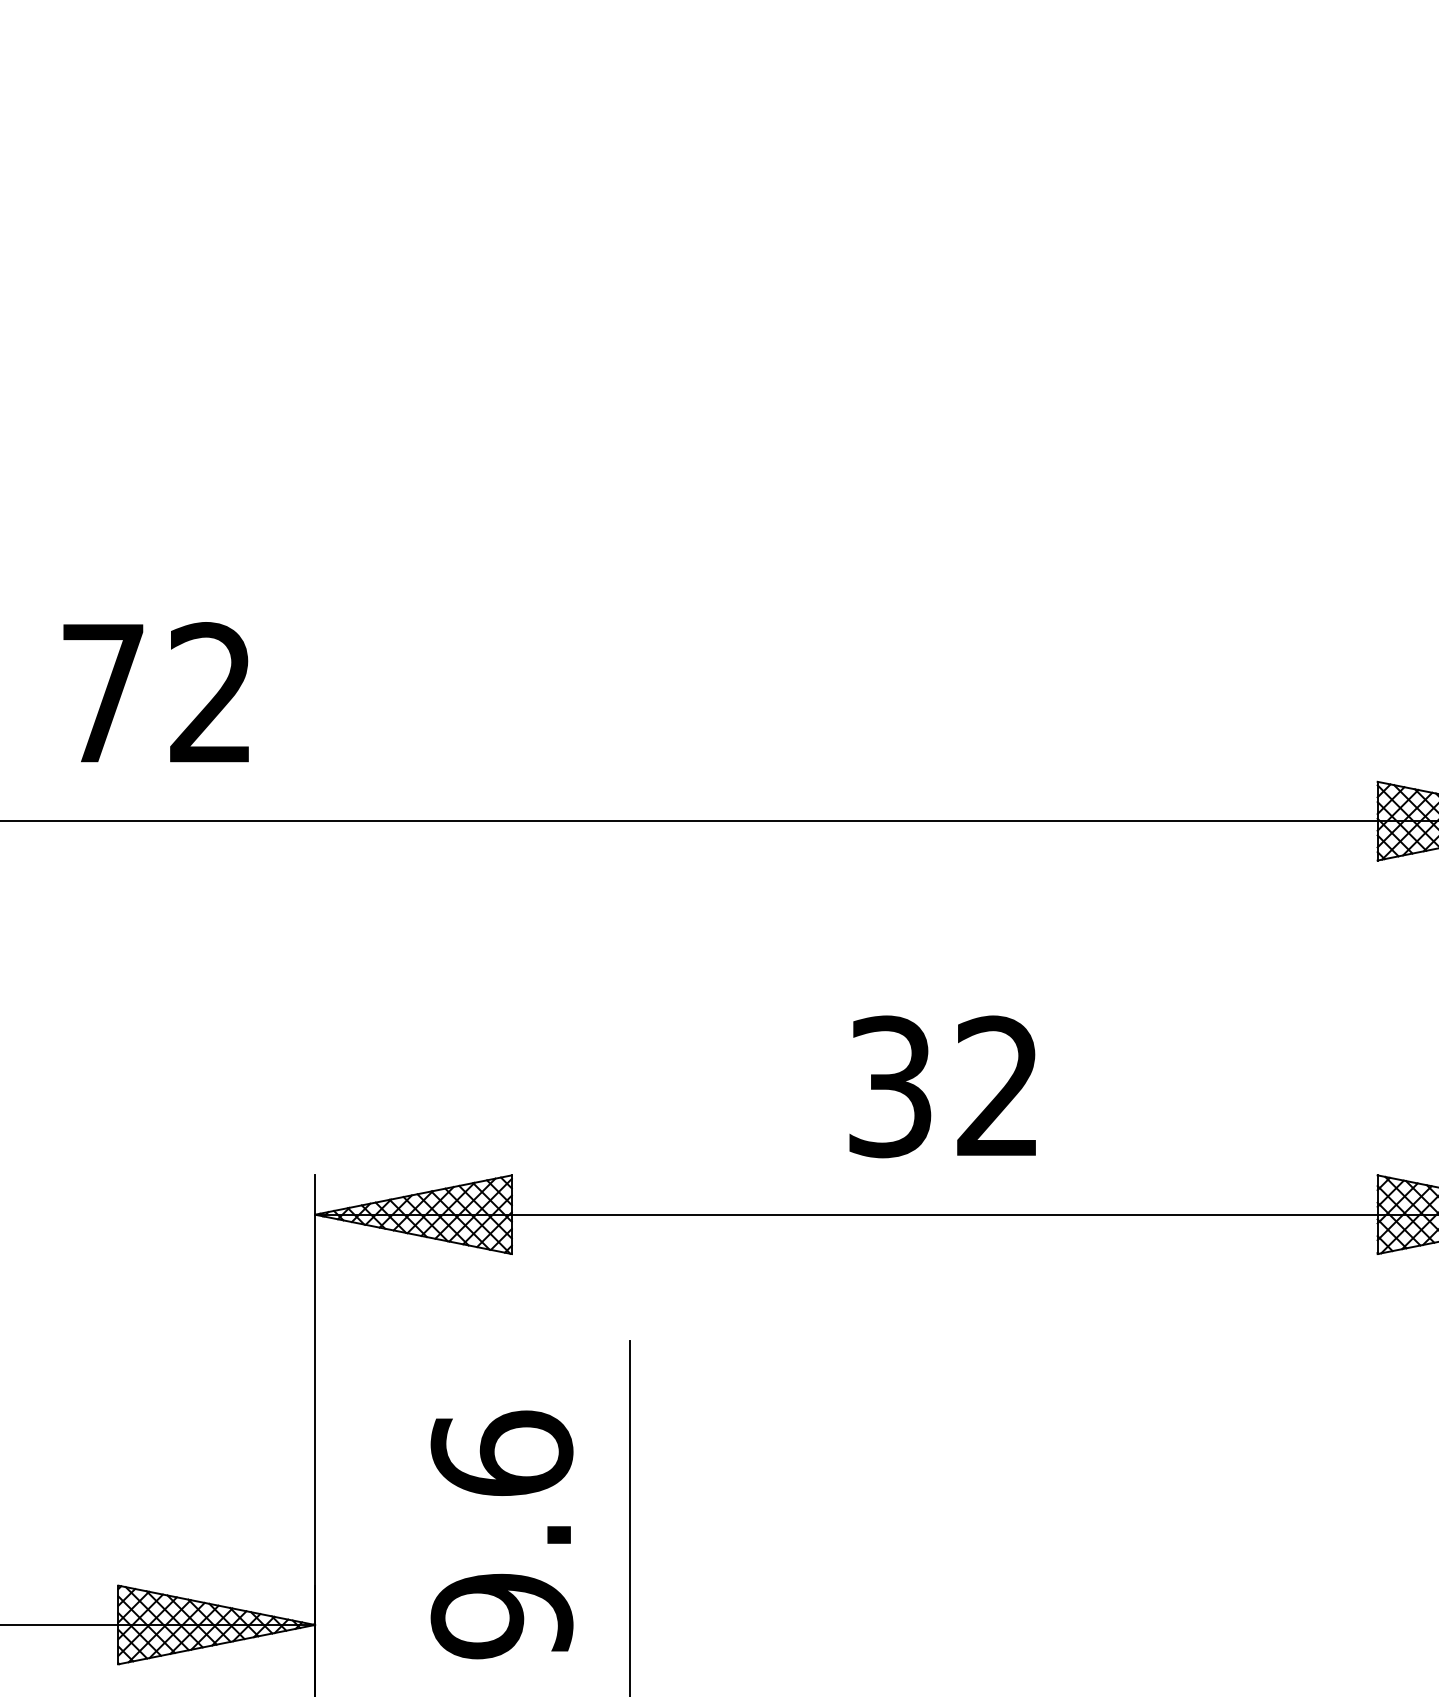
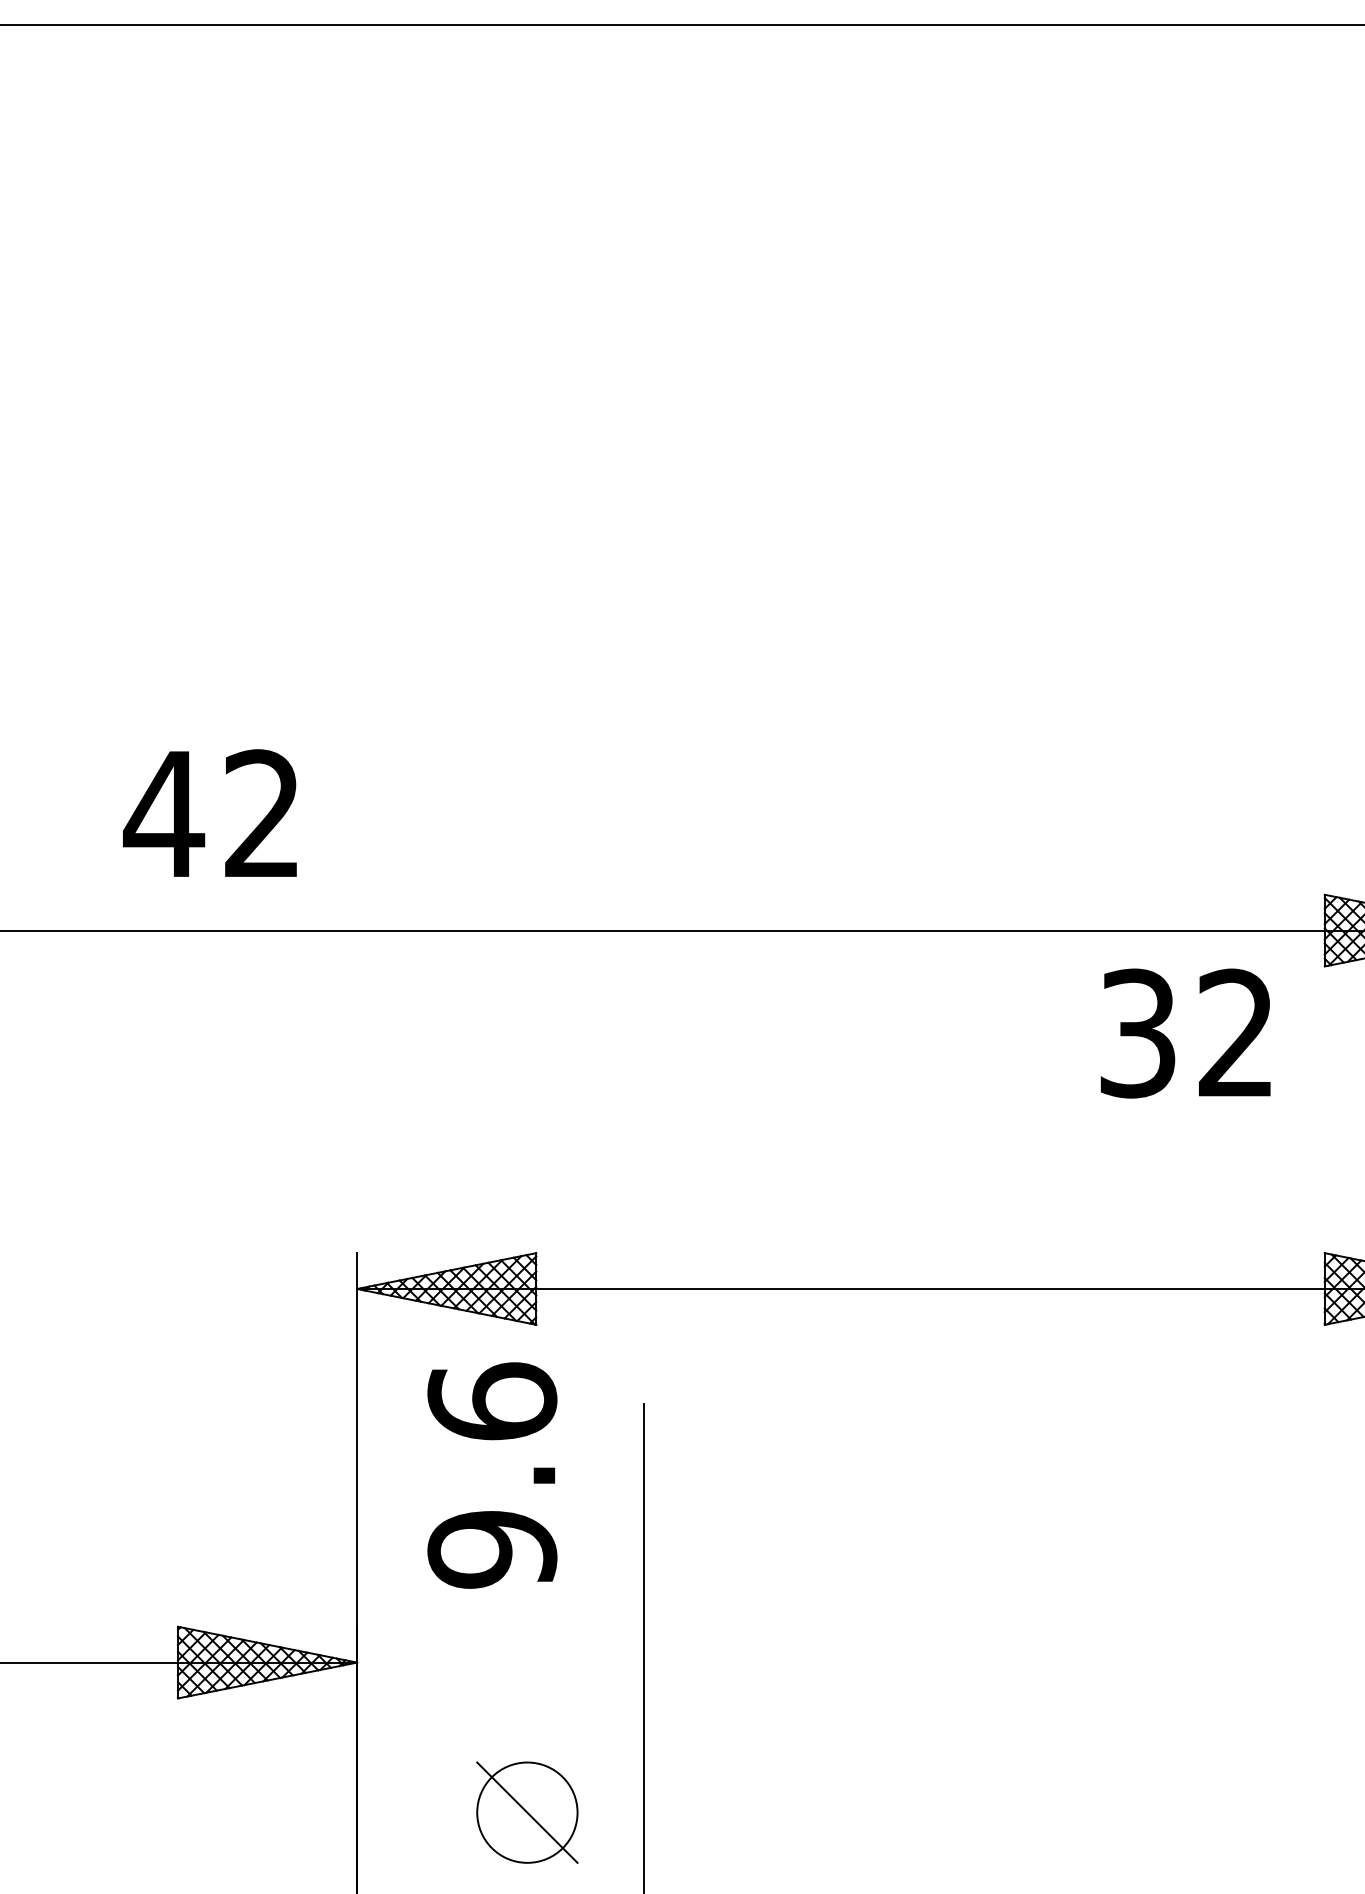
text: (103, 692) -> (164, 813), 72 -> 42
text: (942, 1086) -> (1185, 1033), moved
text: (502, 1534) -> (492, 1475), moved

